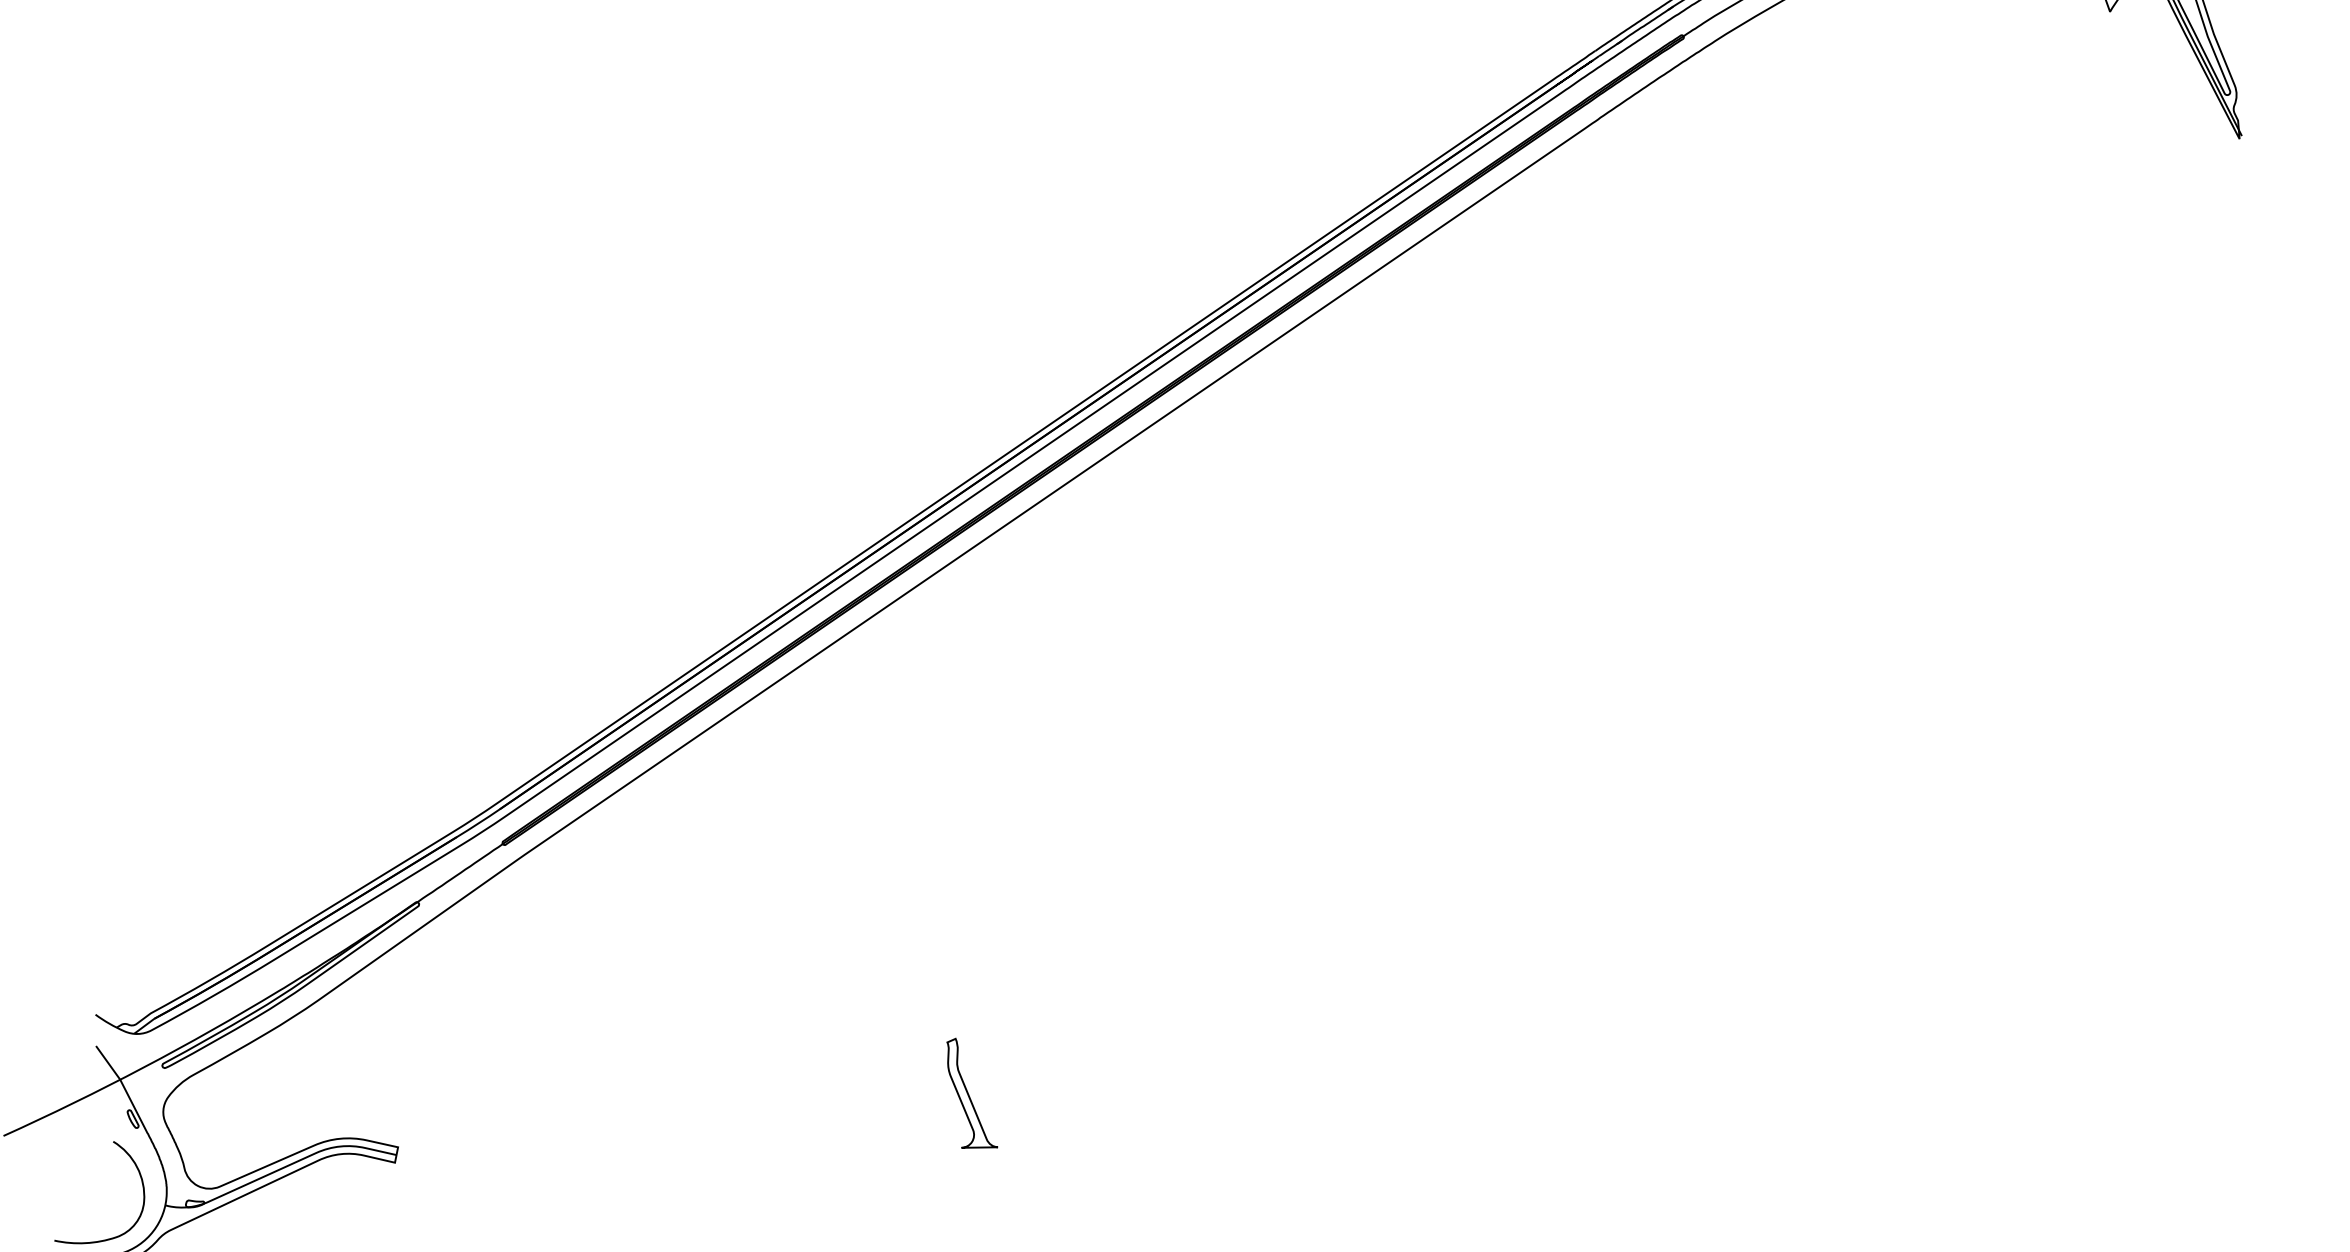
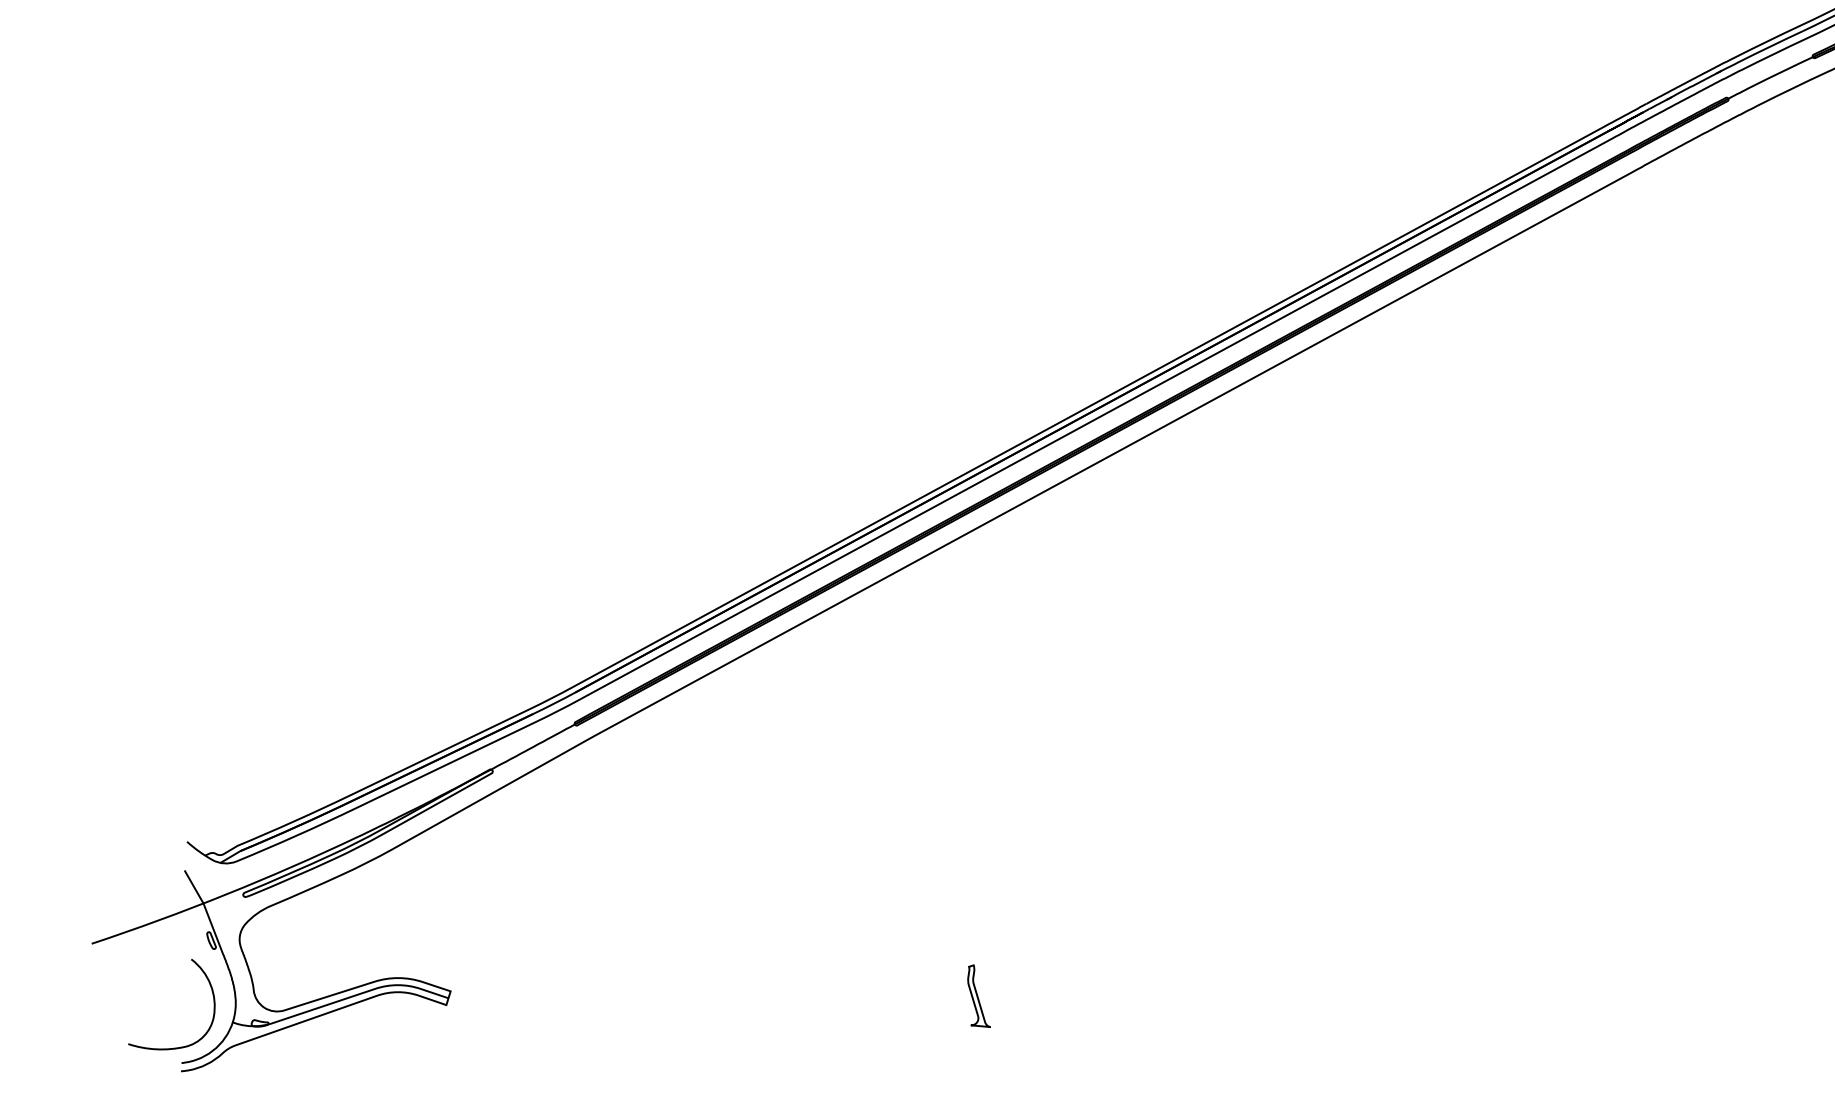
part: (972, 1092) -> (979, 995), size x0.6

